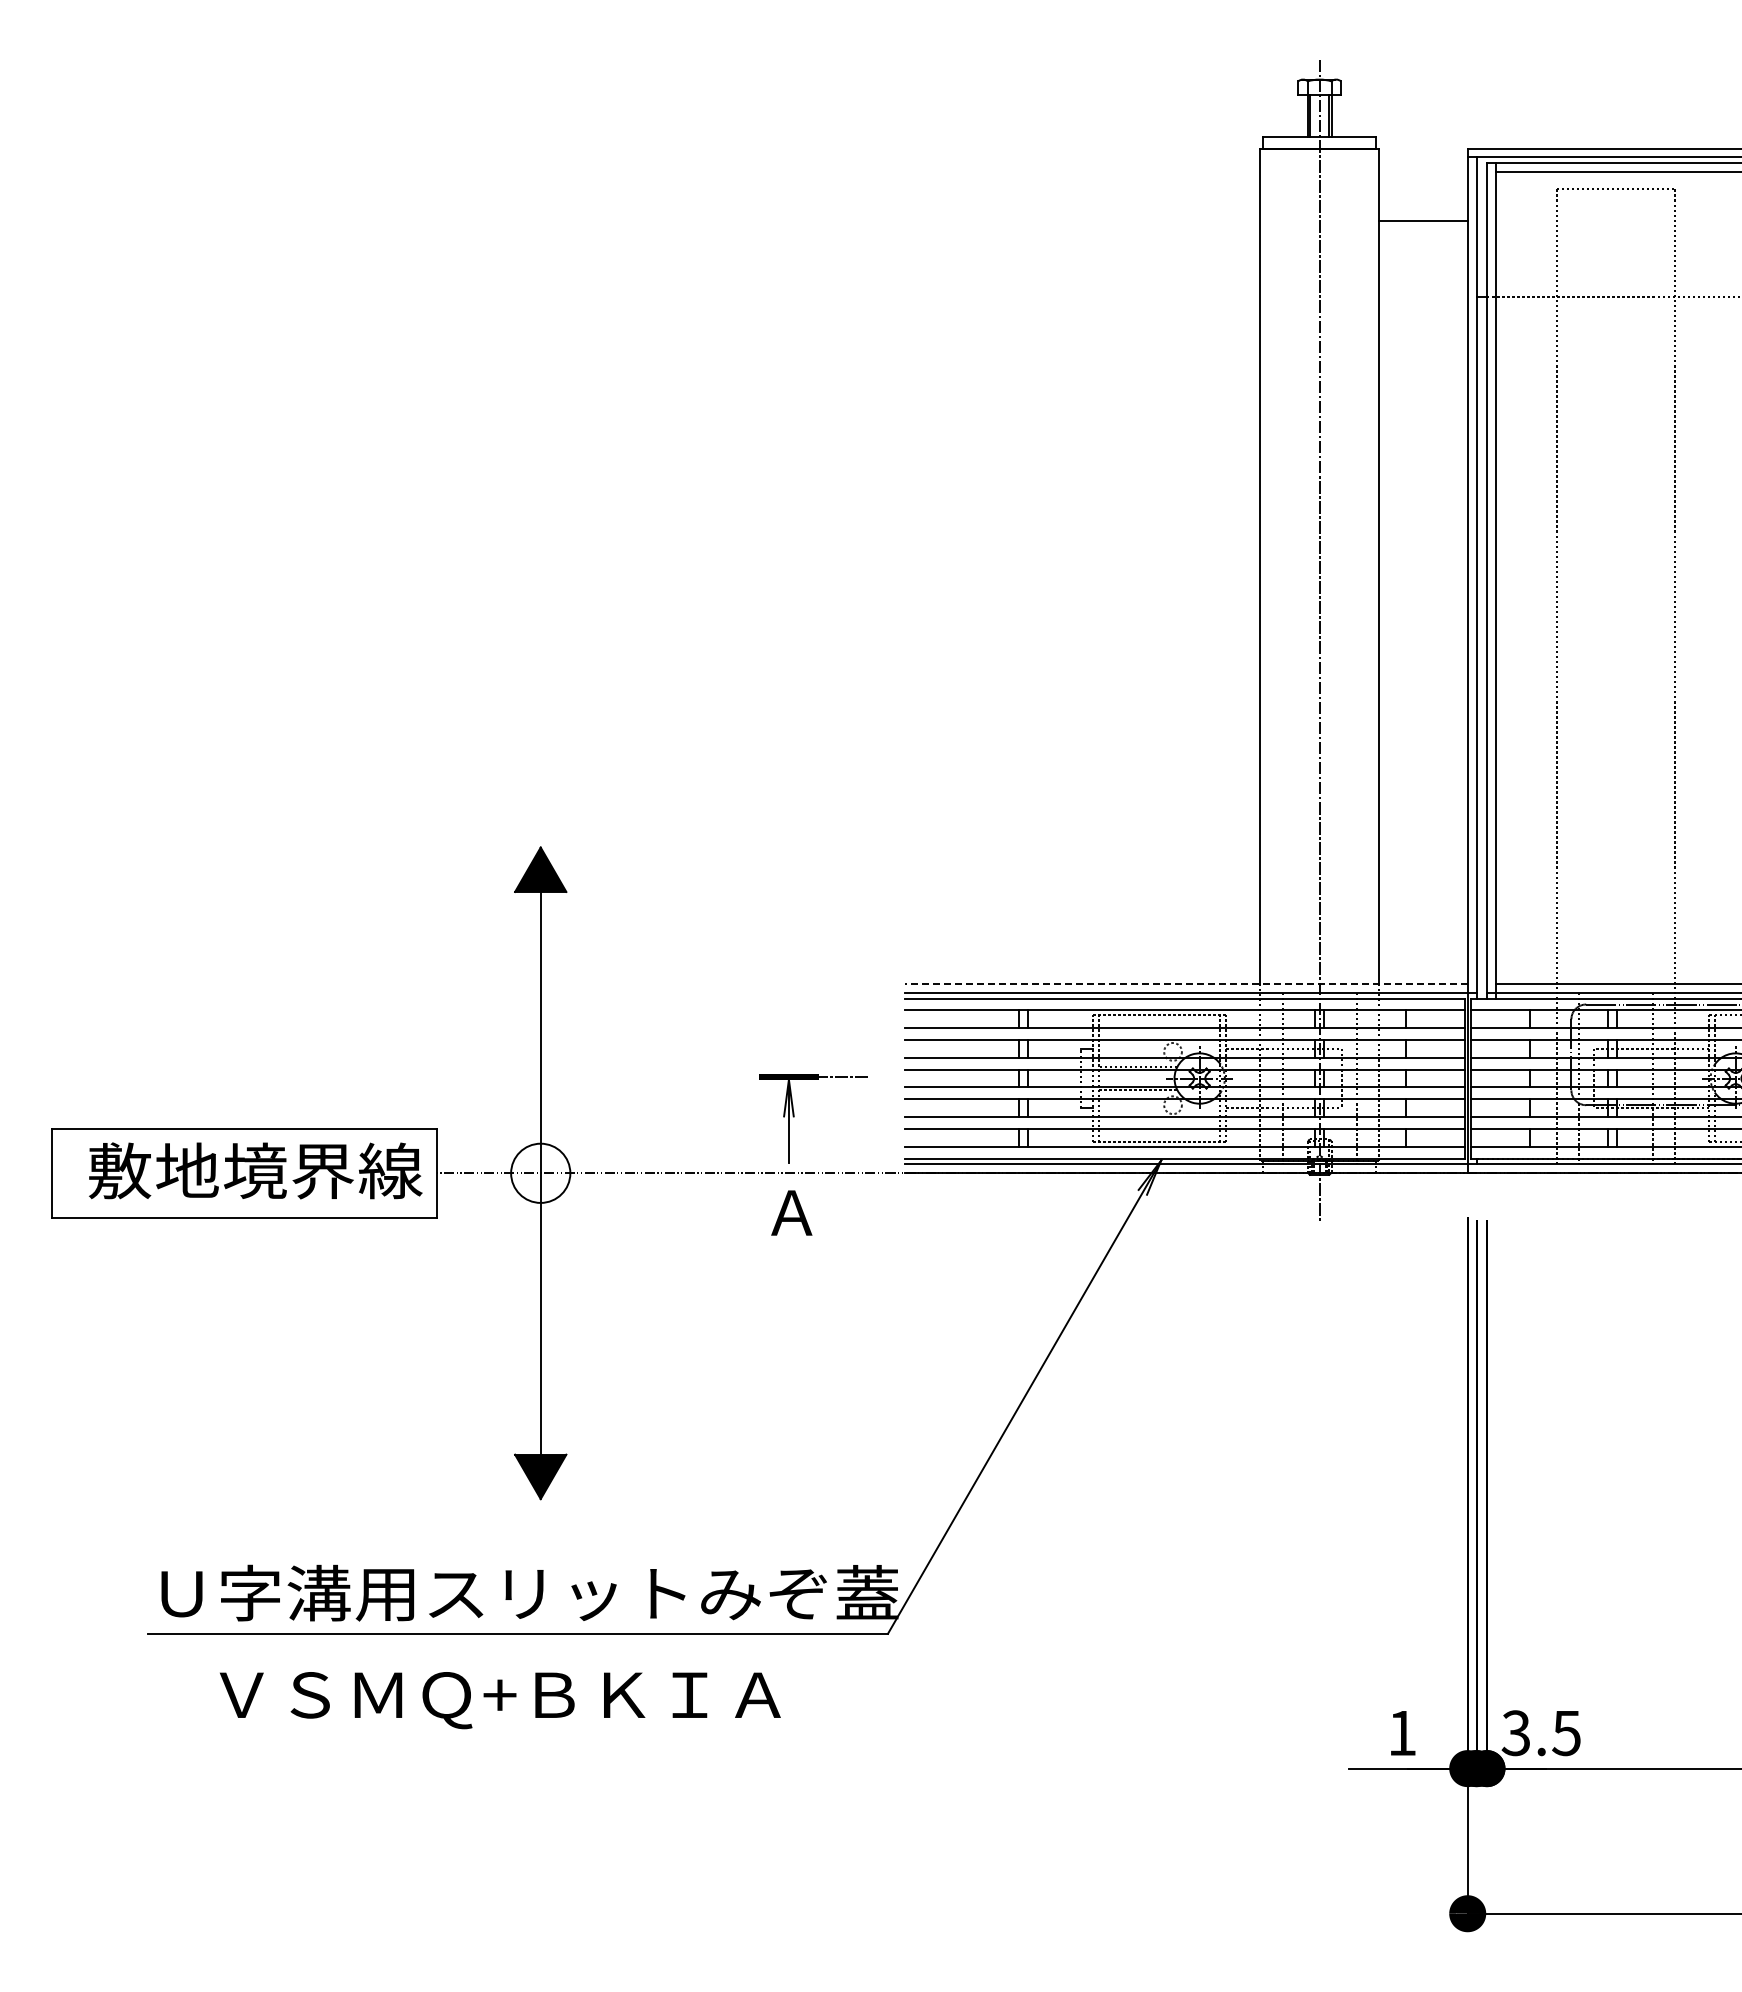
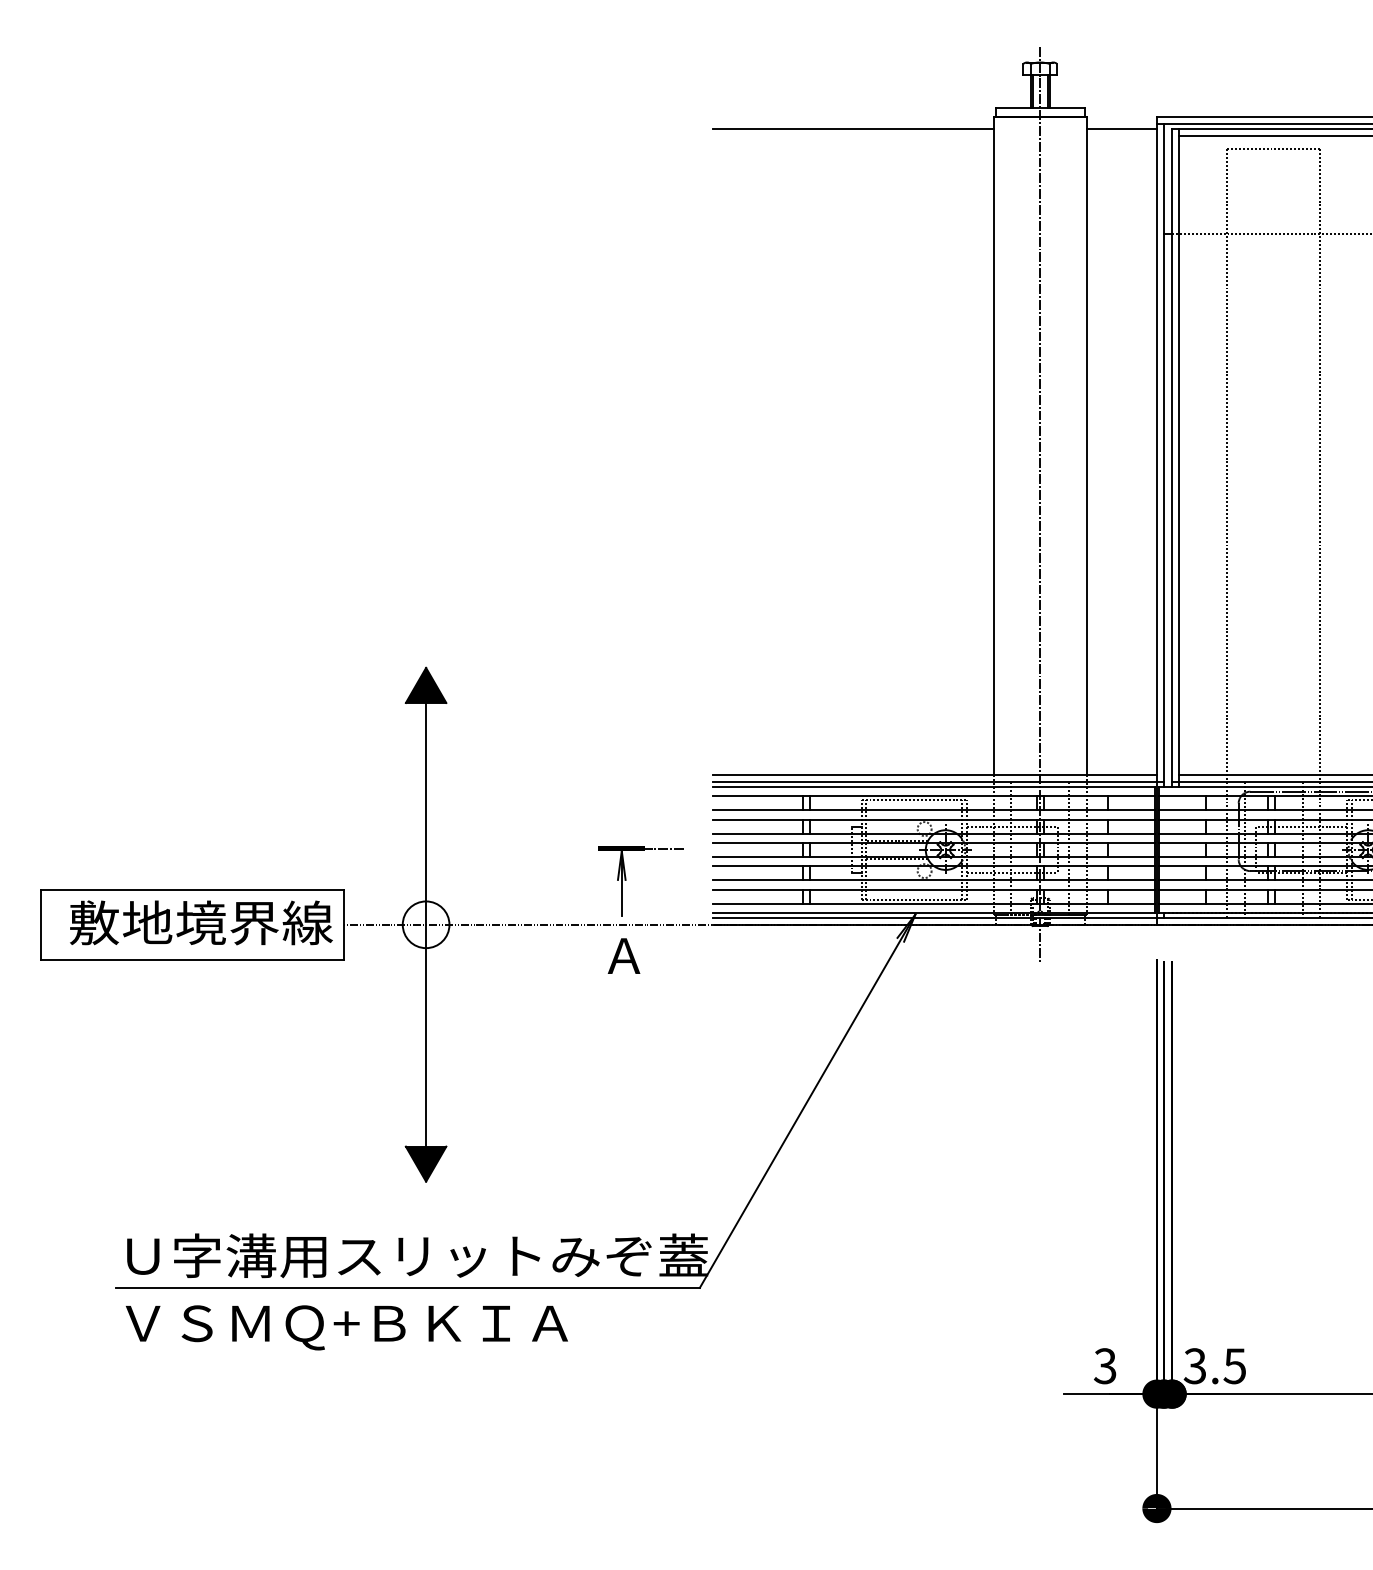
line: (1082, 163) -> (853, 128), added
line: (1422, 221) -> (1121, 128), moved
line: (1185, 983) -> (934, 775), dashed -> solid
text: (500, 1700) -> (347, 1327), moved
text: (1401, 1733) -> (1104, 1366), 1 -> 3

